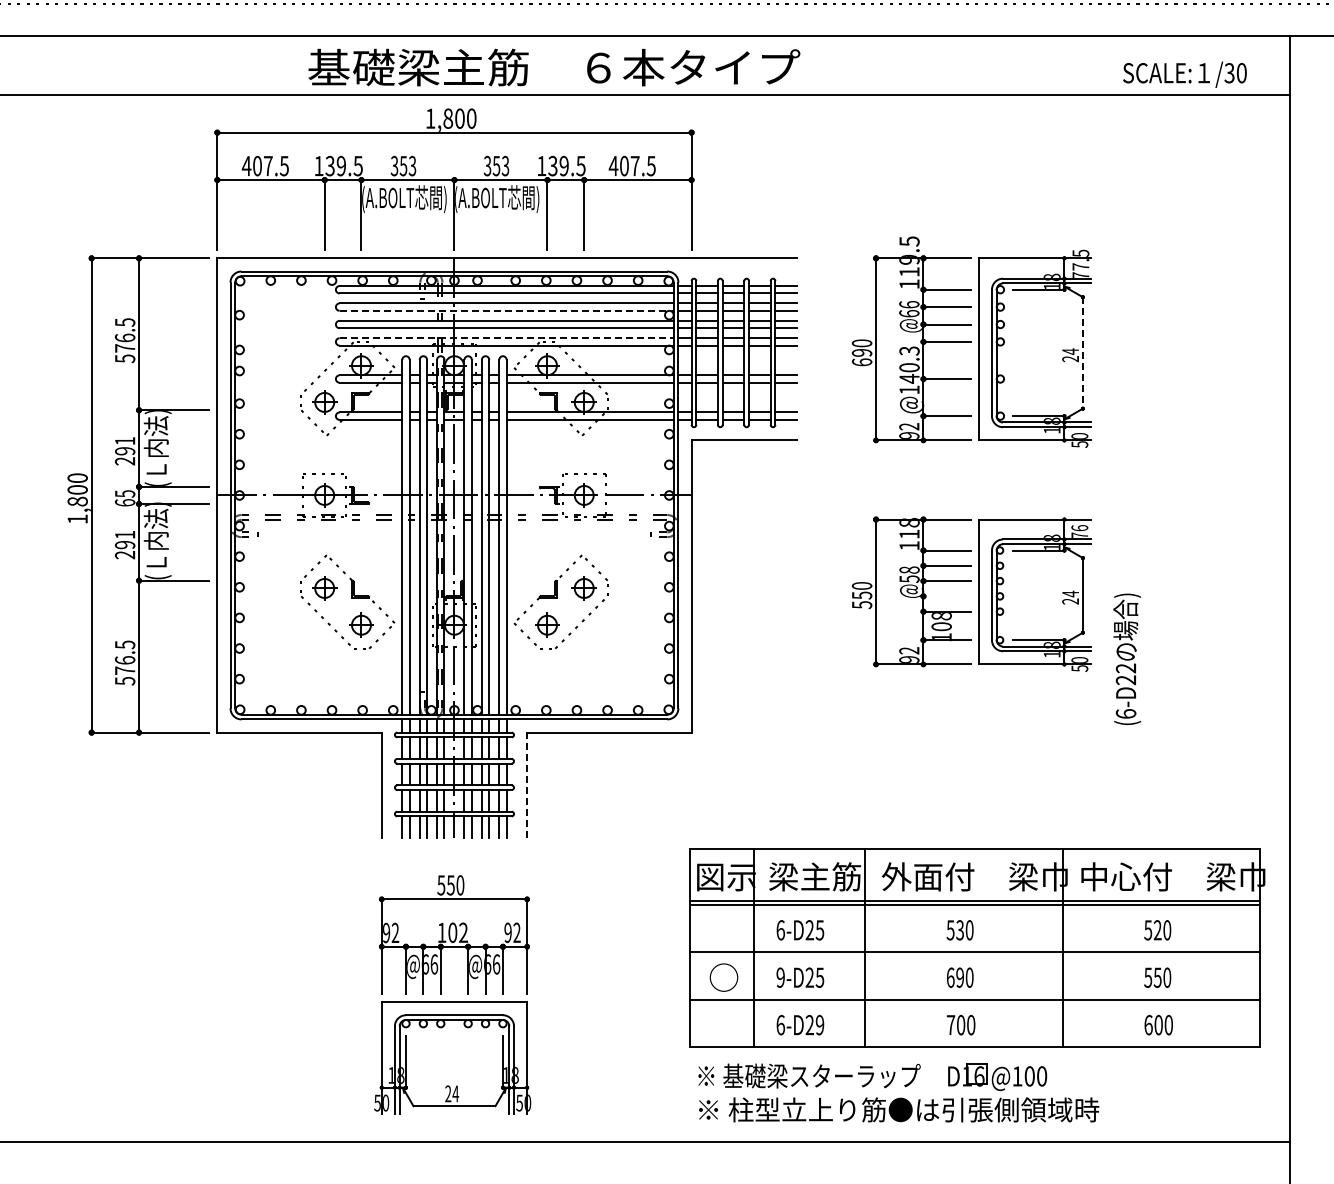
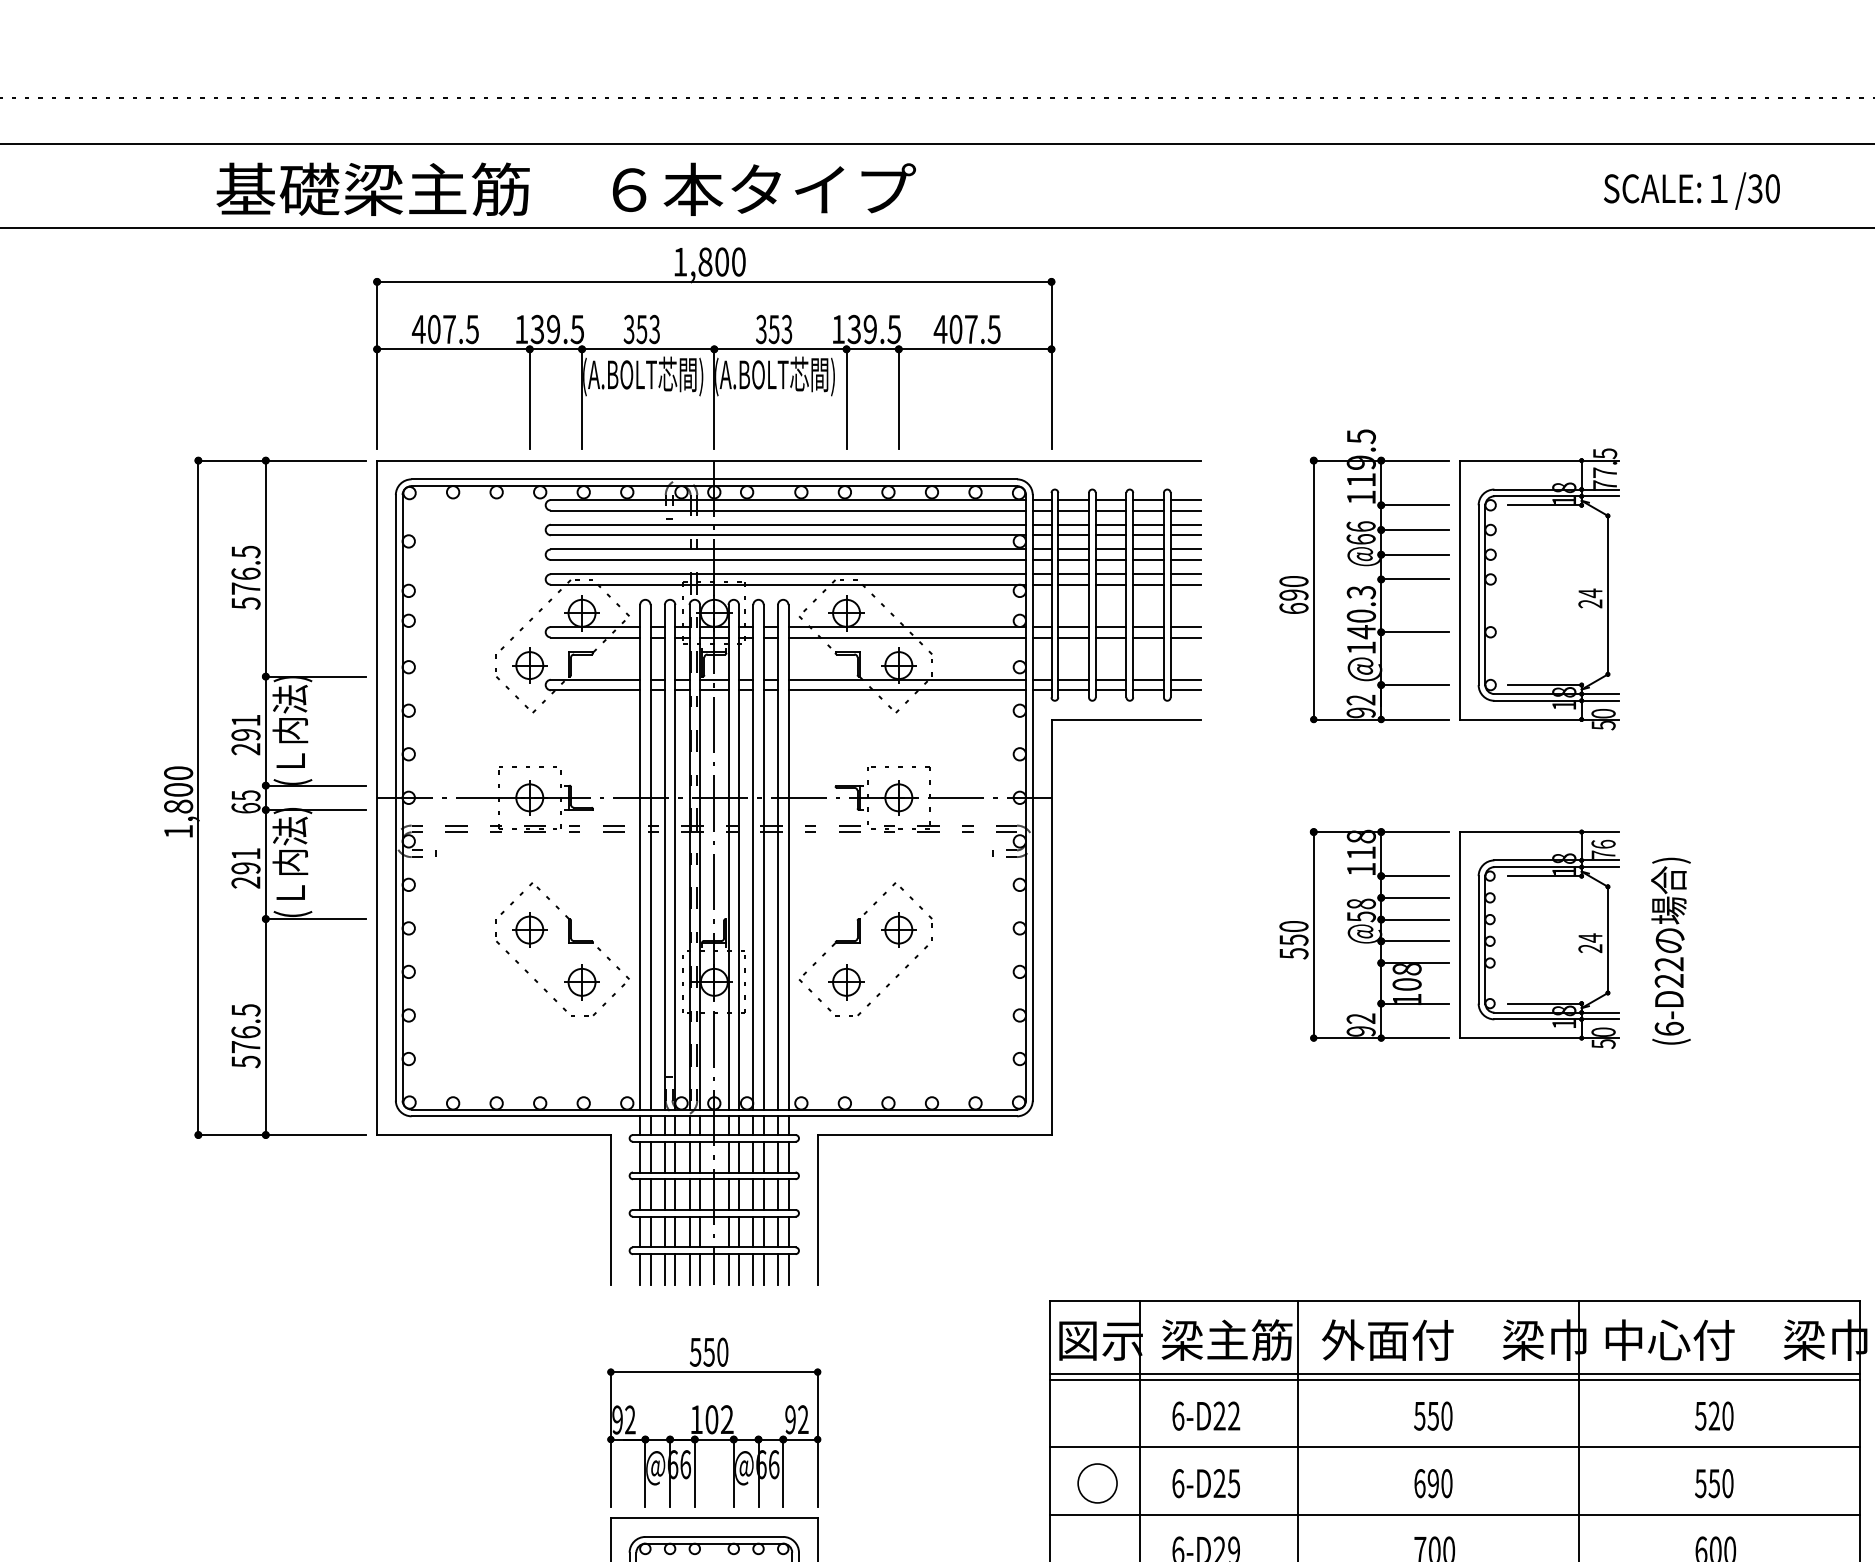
text: (554, 67) -> (566, 189), moved
text: (1184, 74) -> (1691, 190), moved
line: (507, 310) -> (789, 534), dashed -> solid
line: (507, 338) -> (789, 574), dashed -> solid
line: (1082, 352) -> (1607, 594), dashed -> solid
line: (946, 596) -> (1413, 941), added
text: (1127, 658) -> (1671, 950), moved
line: (527, 785) -> (818, 1210), dashed -> solid
text: (959, 929) -> (1432, 1415), 530 -> 550
text: (819, 930) -> (1233, 1416), 6-D25 -> 6-D22
text: (780, 977) -> (1177, 1483), 9-D25 -> 6-D25

